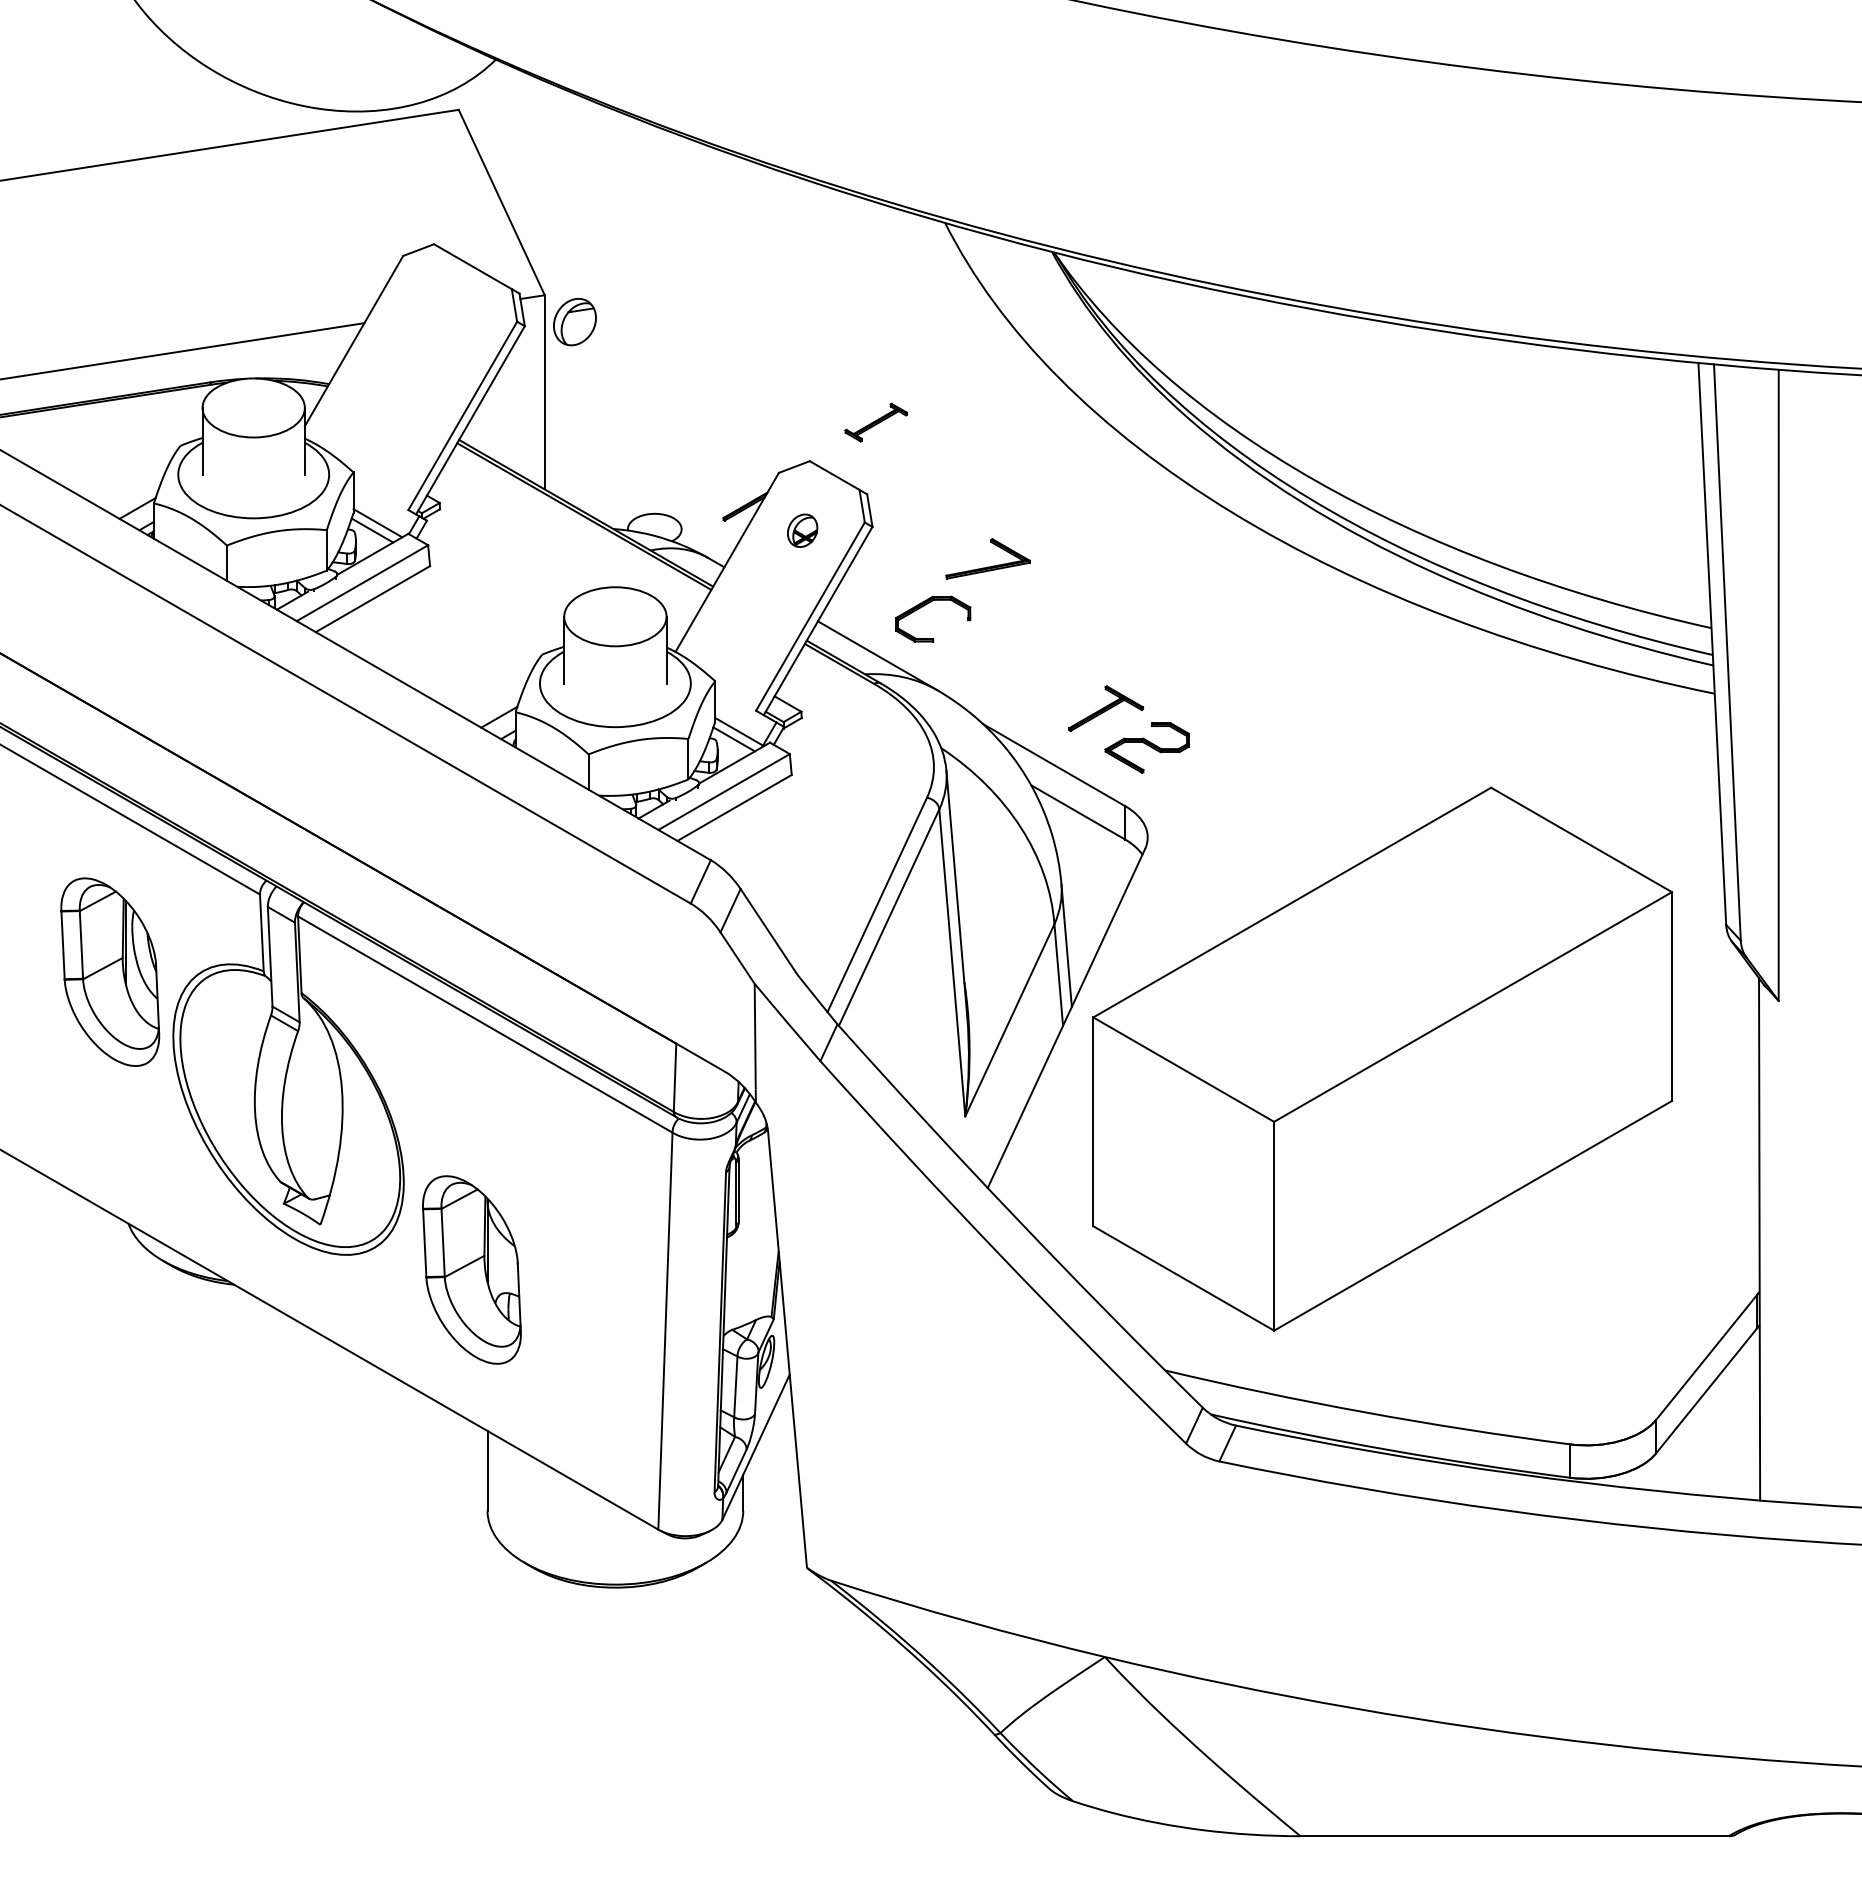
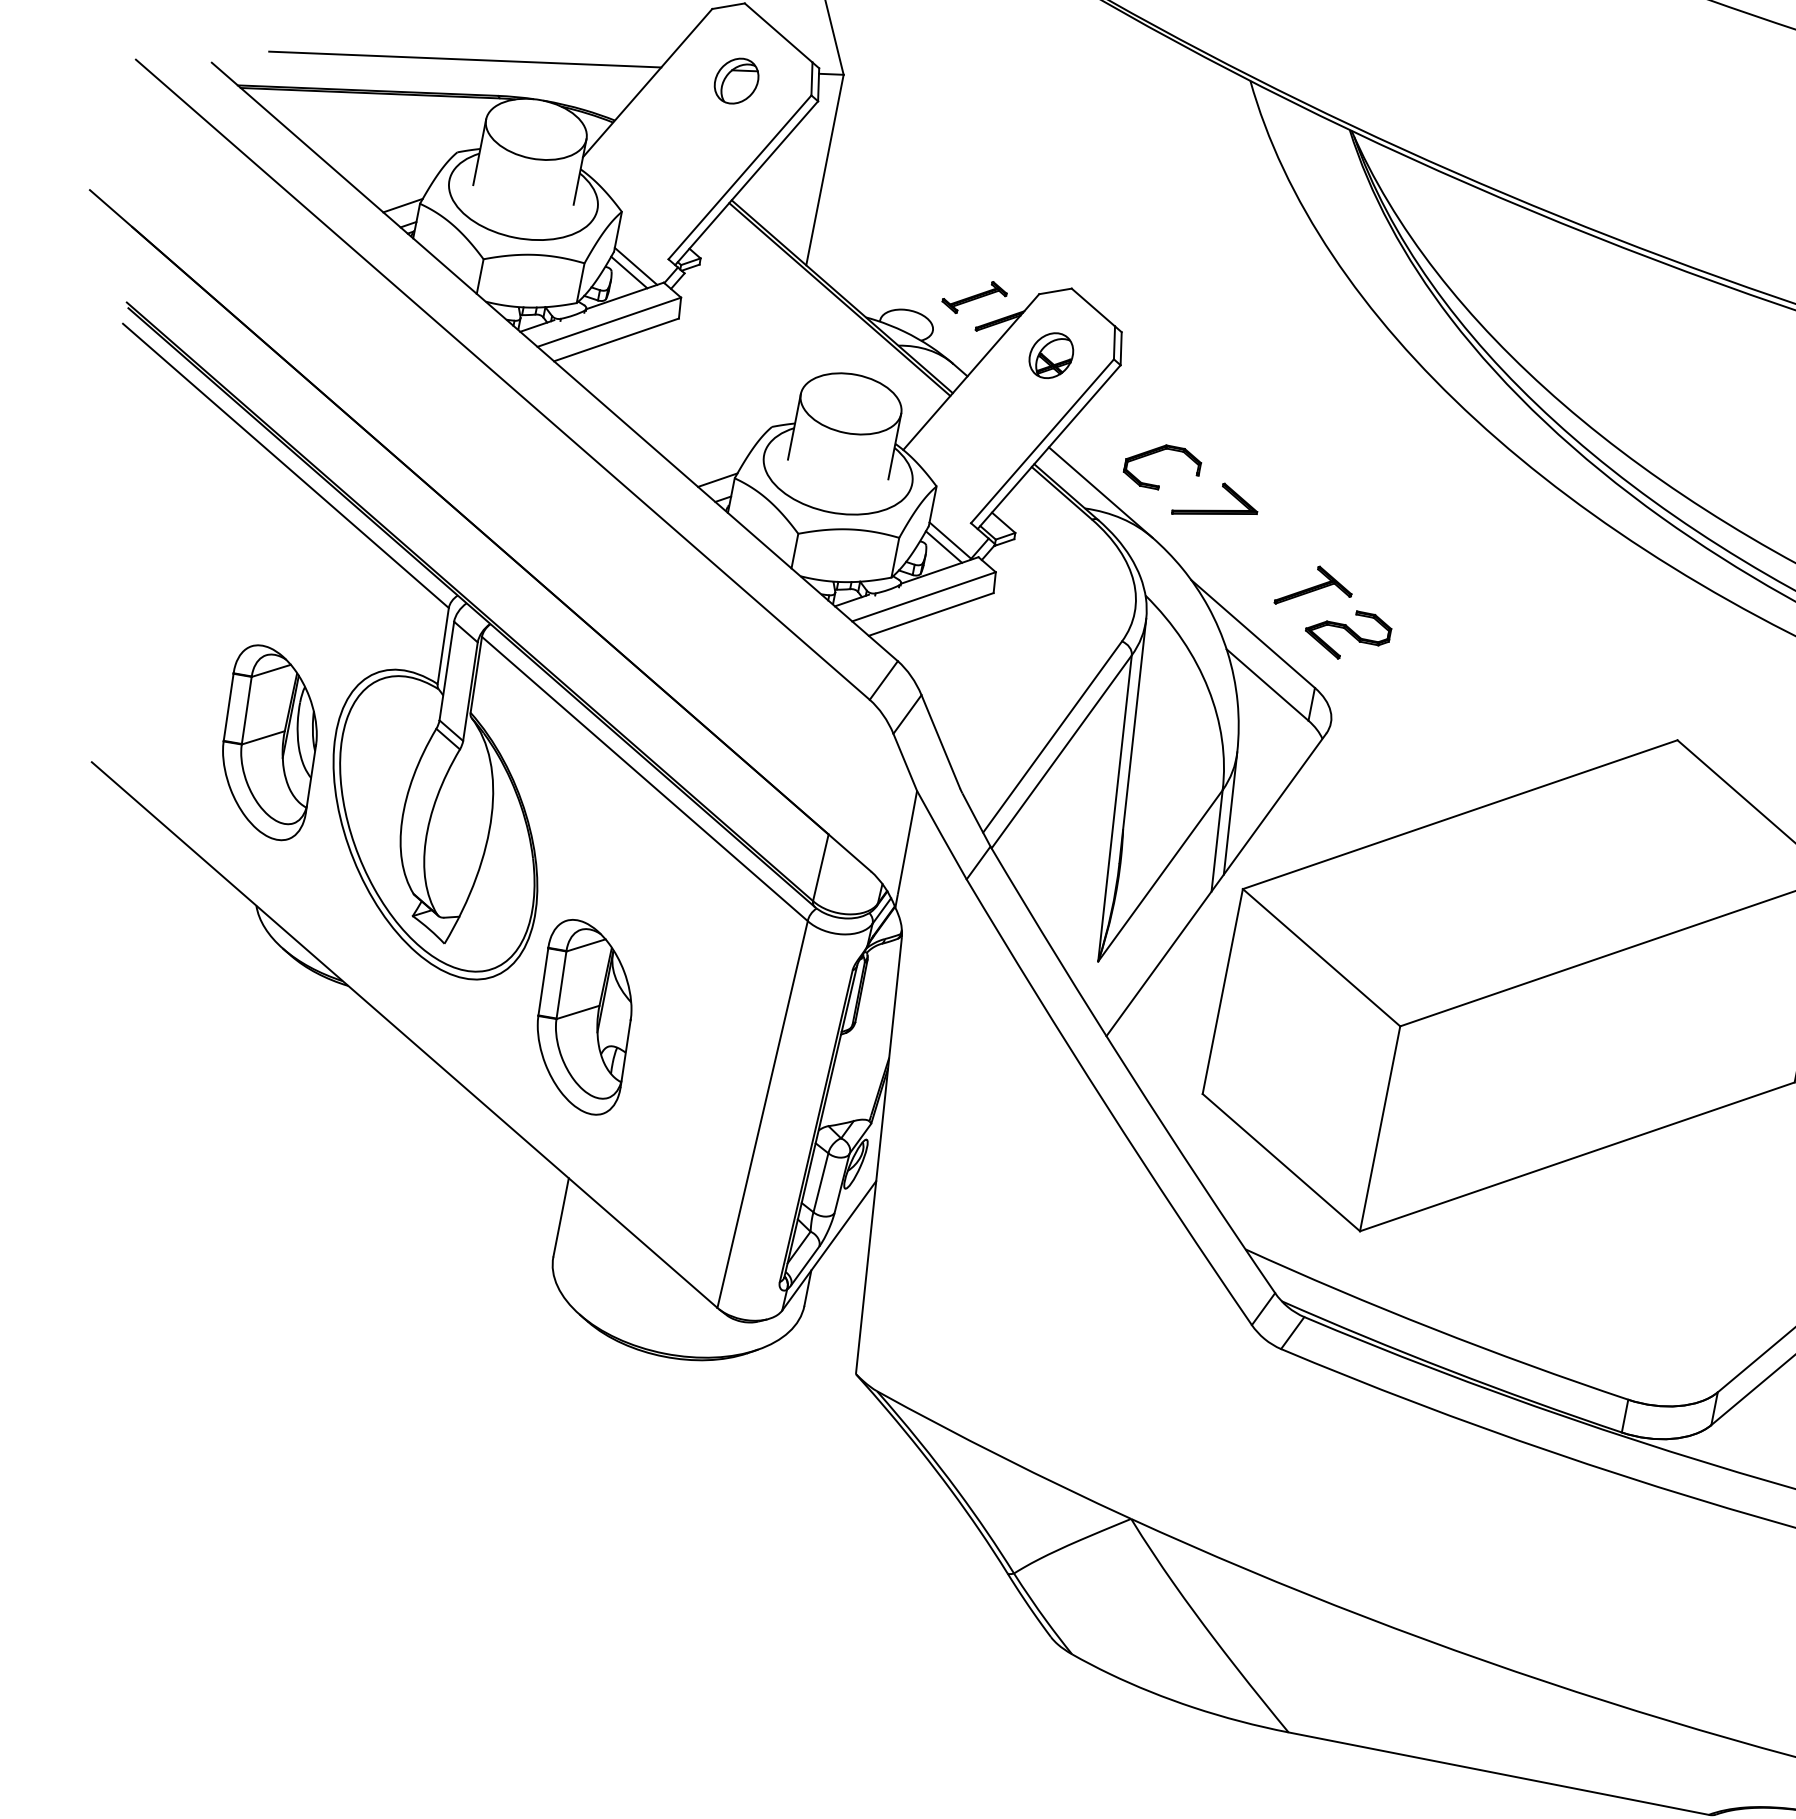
part: (574, 321) -> (736, 80), moved
part: (875, 422) -> (973, 297), moved
part: (802, 530) -> (1051, 355), size x1.43
part: (987, 566) -> (1214, 509), moved
part: (110, 971) -> (270, 742), moved

